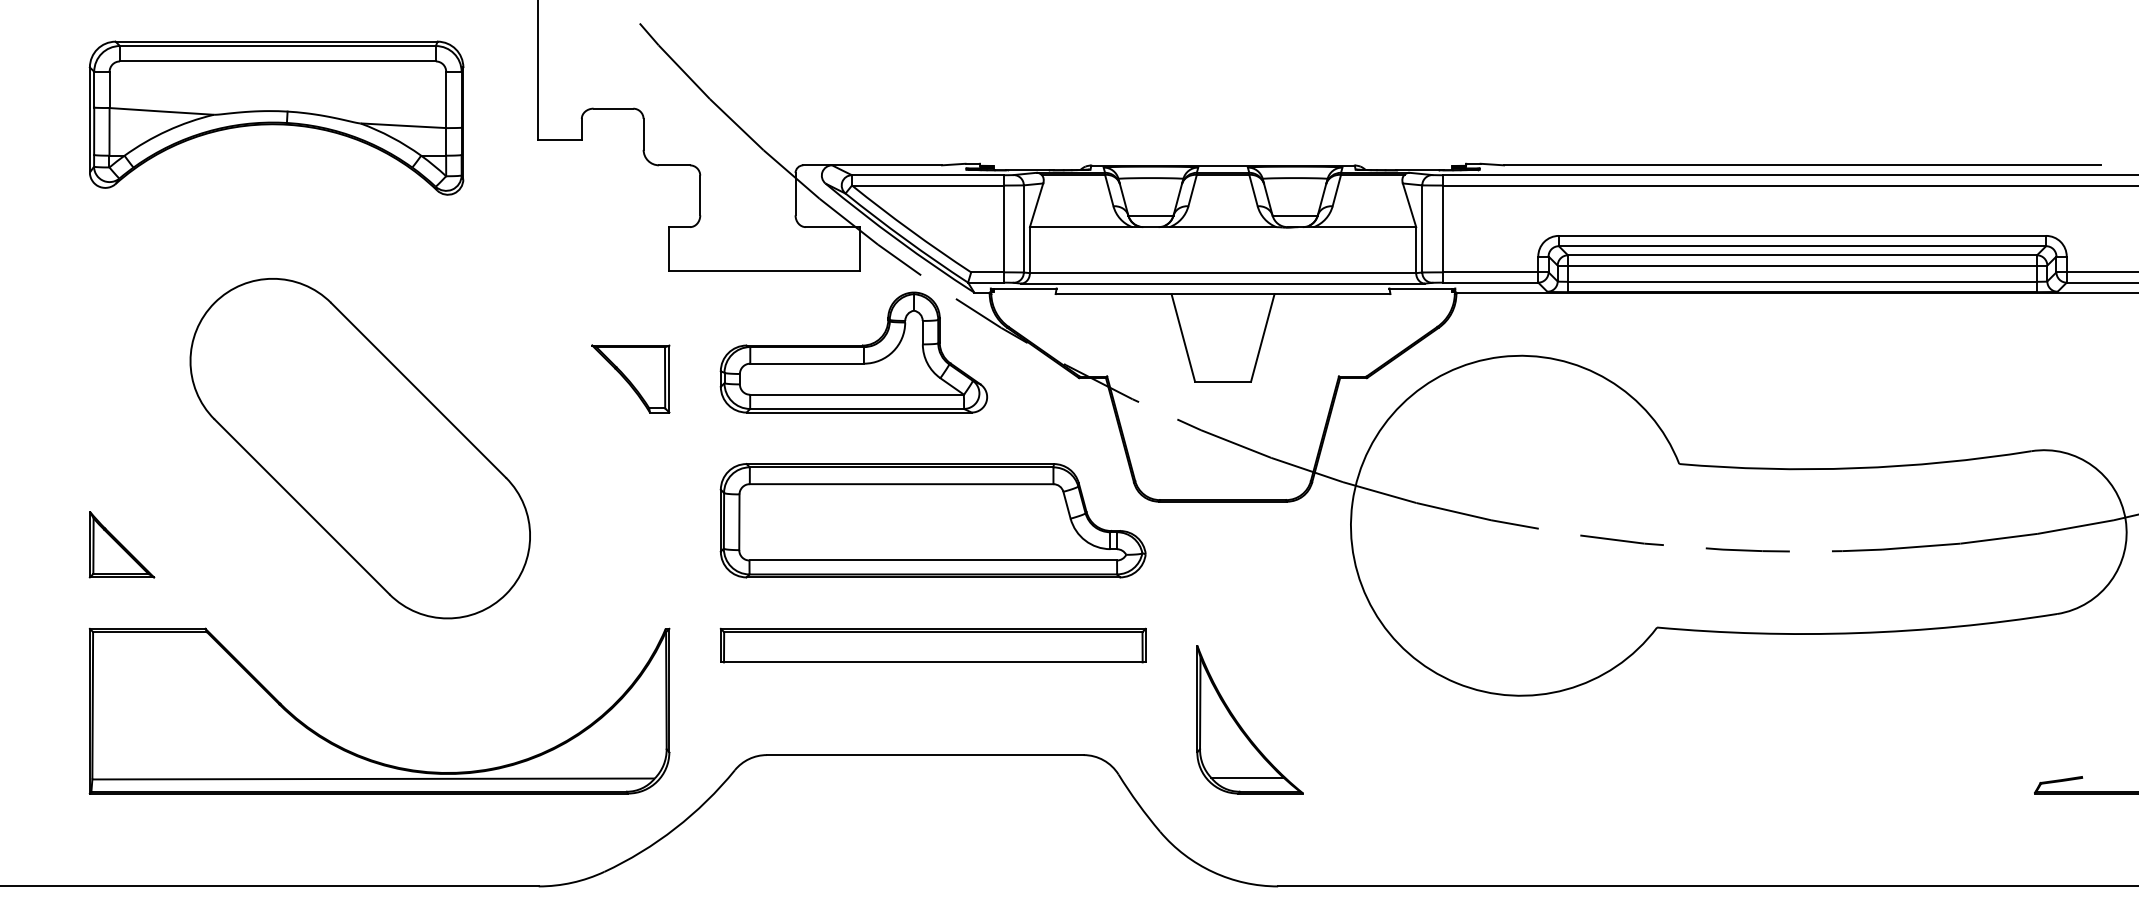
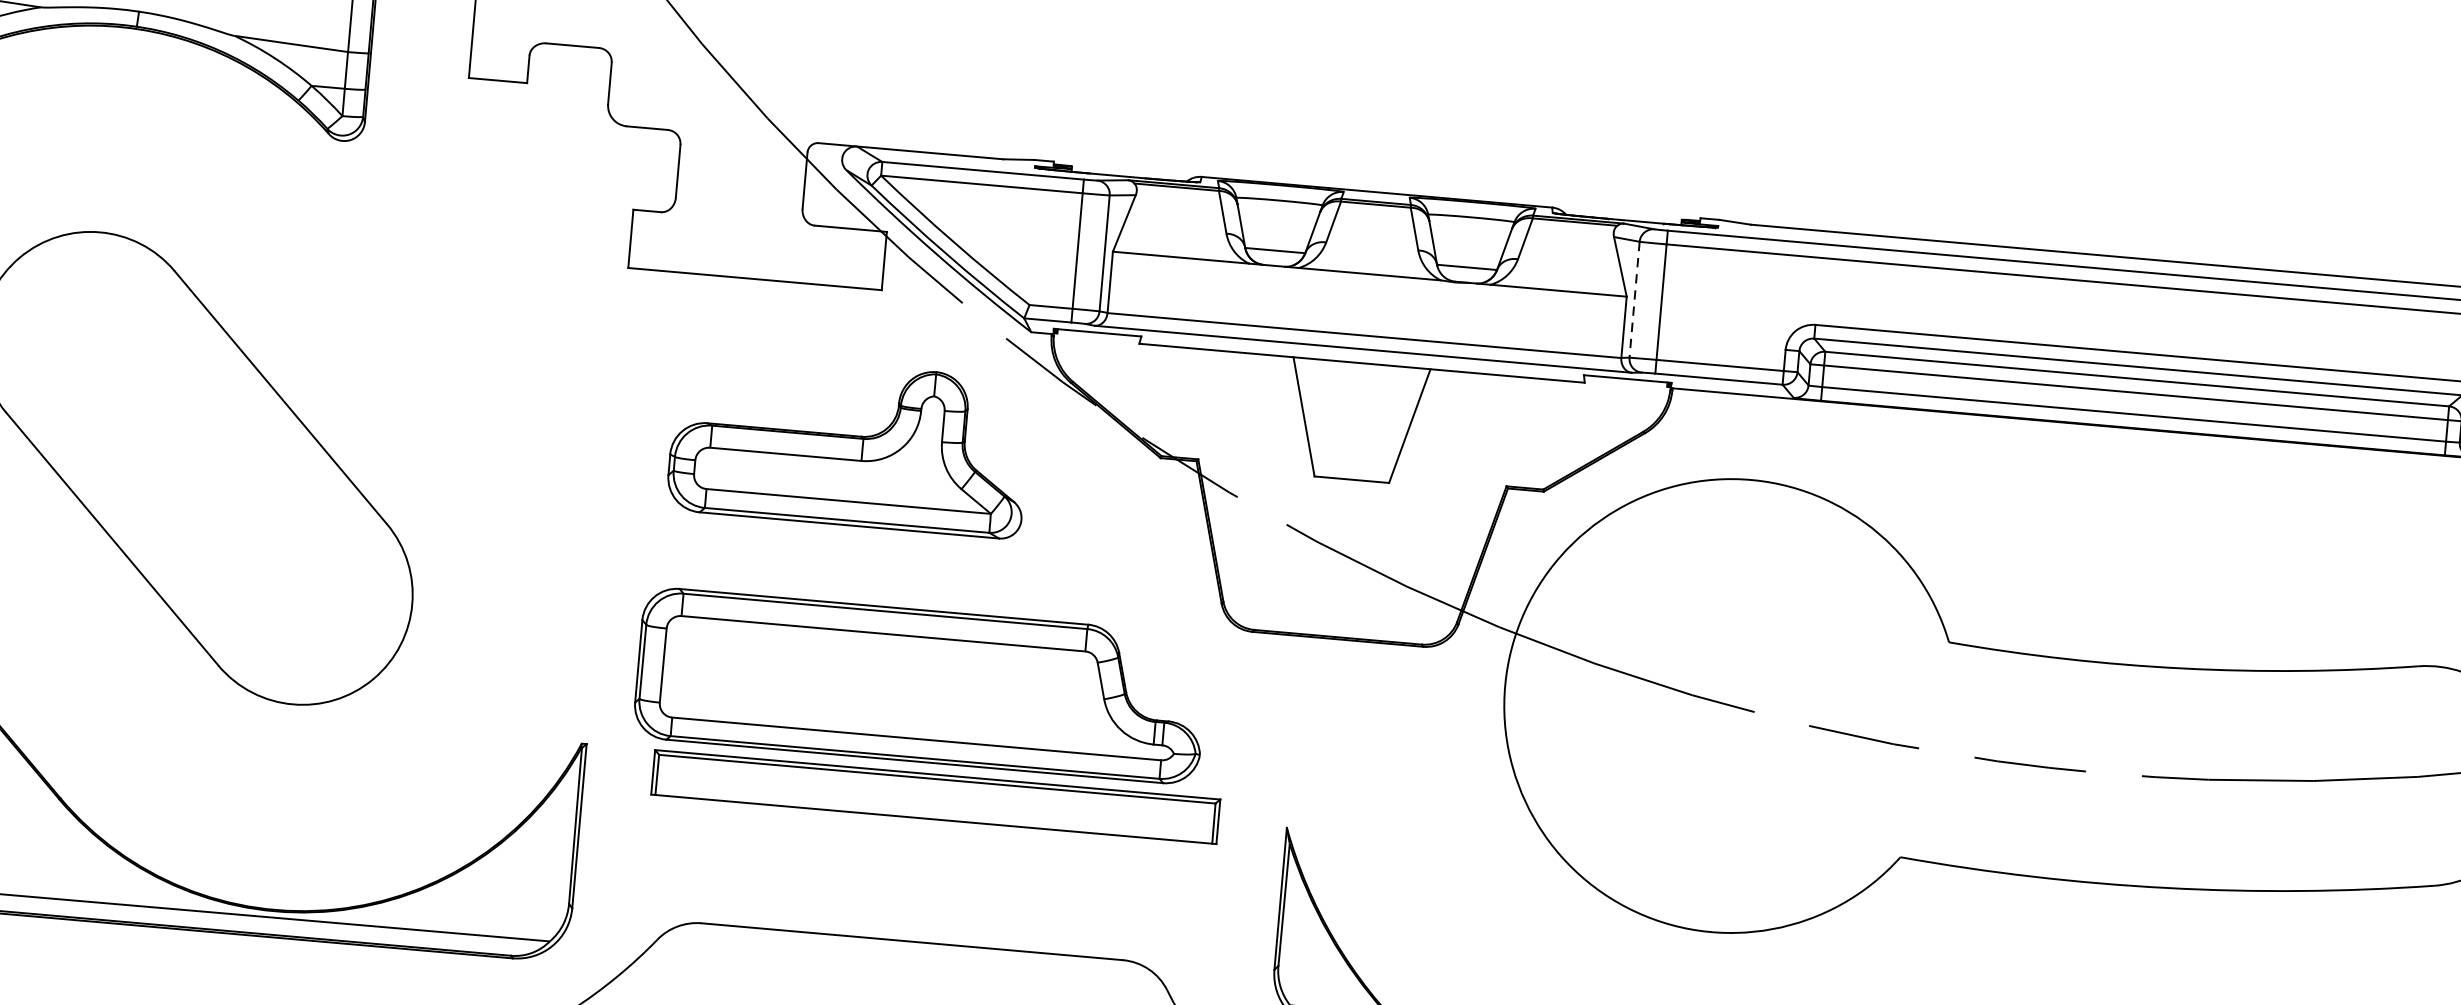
line: (1422, 228) -> (1634, 299), solid -> dashed
part: (853, 352) -> (848, 444), moved
part: (630, 378) -> (564, 406), removed
part: (932, 520) -> (920, 685), moved

